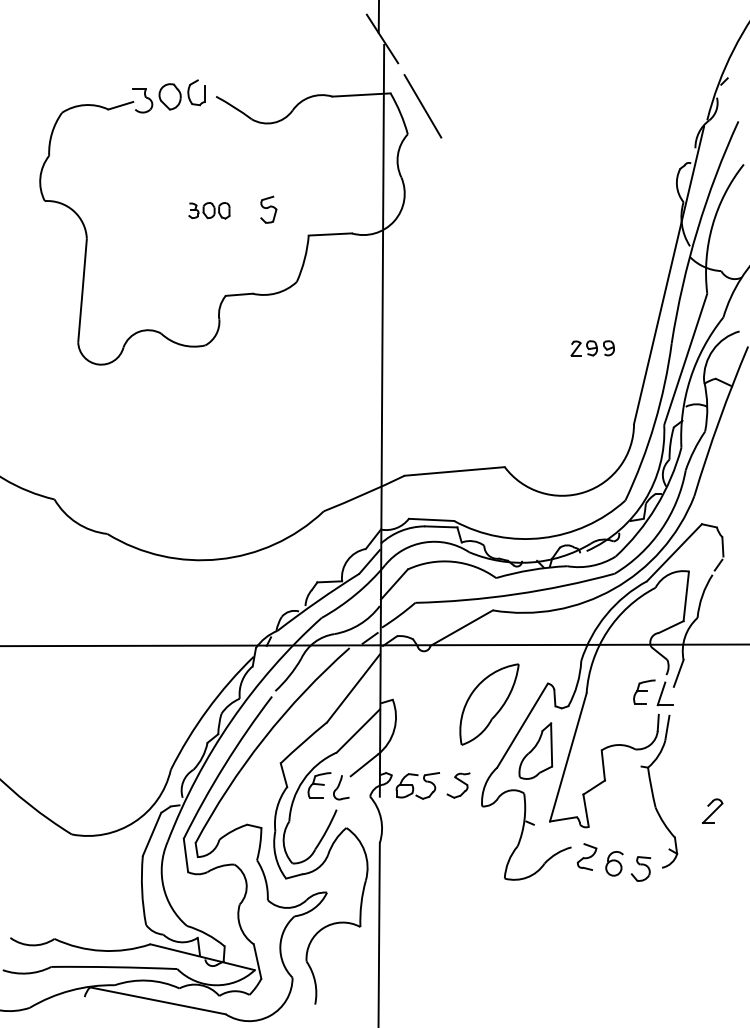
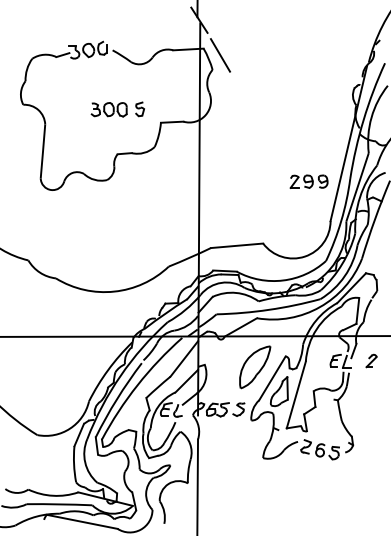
part: (208, 210) -> (108, 109), size x1.67
part: (591, 348) -> (308, 181), size x1.67
part: (712, 810) -> (371, 360), moved

